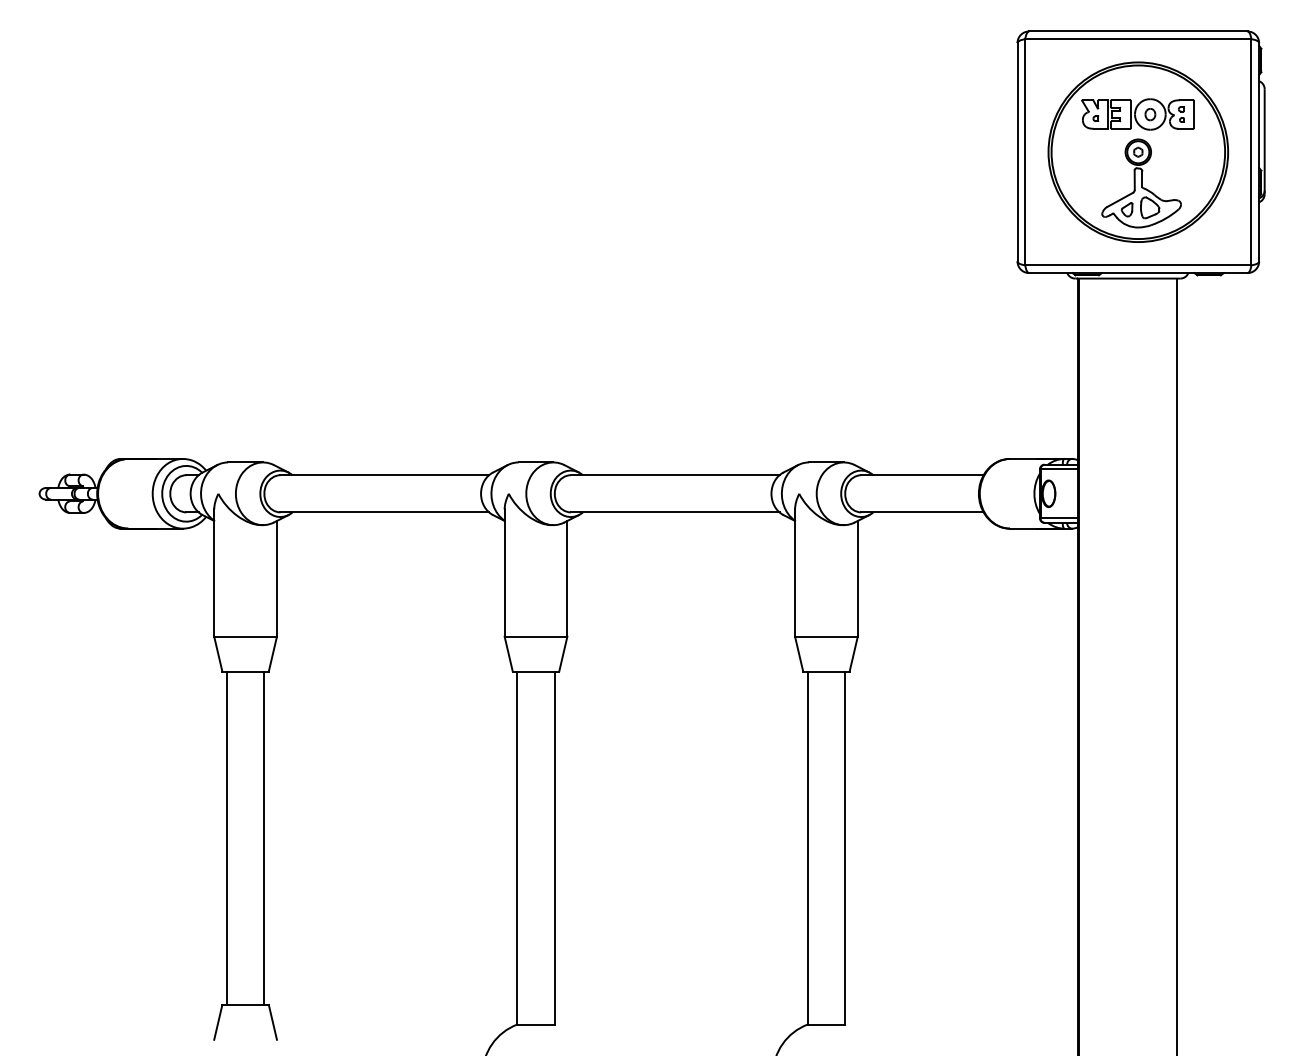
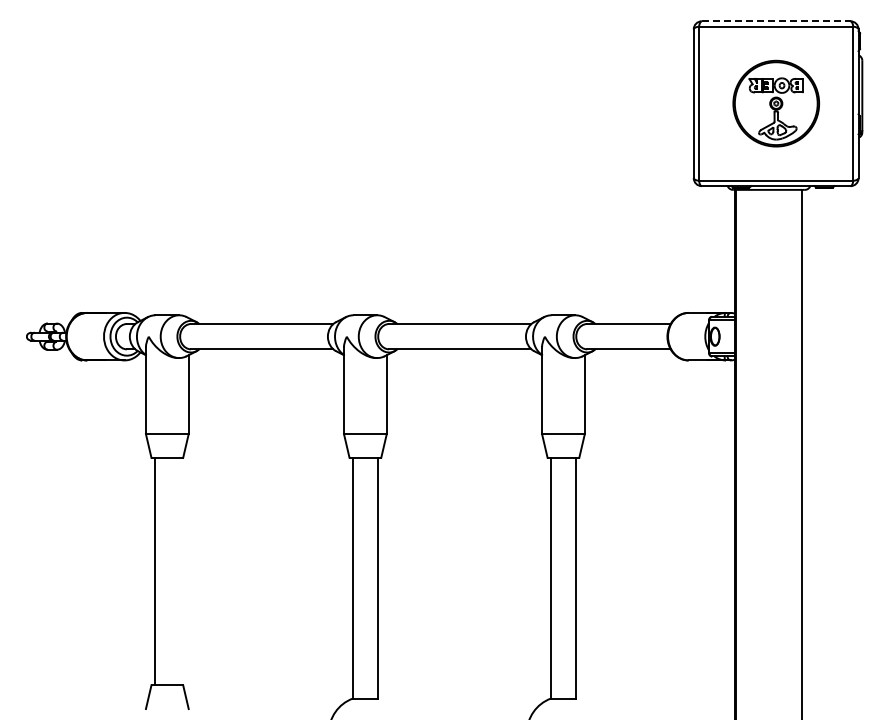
line: (1138, 31) -> (776, 21), solid -> dashed
part: (1138, 151) -> (776, 103), size x0.7
line: (264, 838) -> (180, 571), removed

